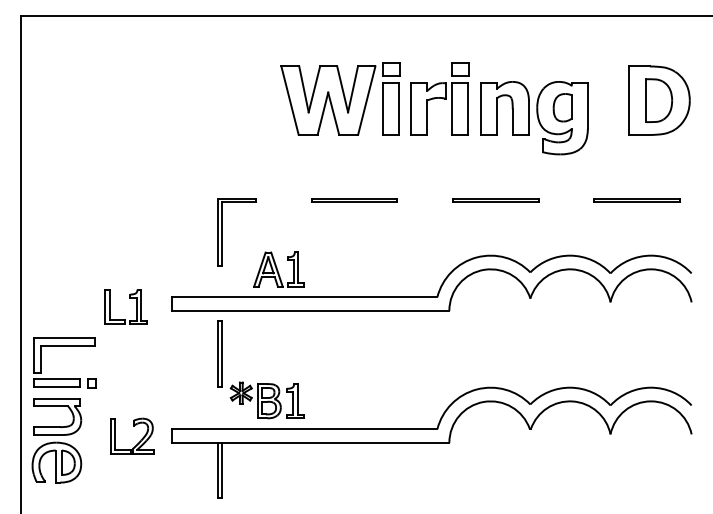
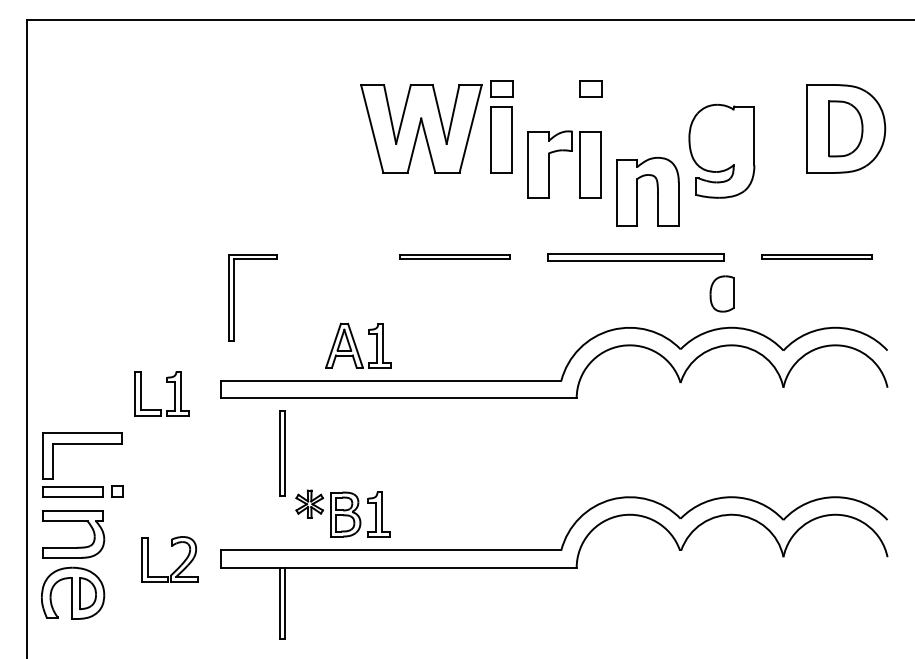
part: (439, 98) -> (564, 151), moved
part: (562, 107) -> (721, 293), moved
part: (496, 108) -> (637, 191), moved
part: (495, 200) -> (635, 256), size x1.6
part: (222, 232) -> (234, 297), moved

